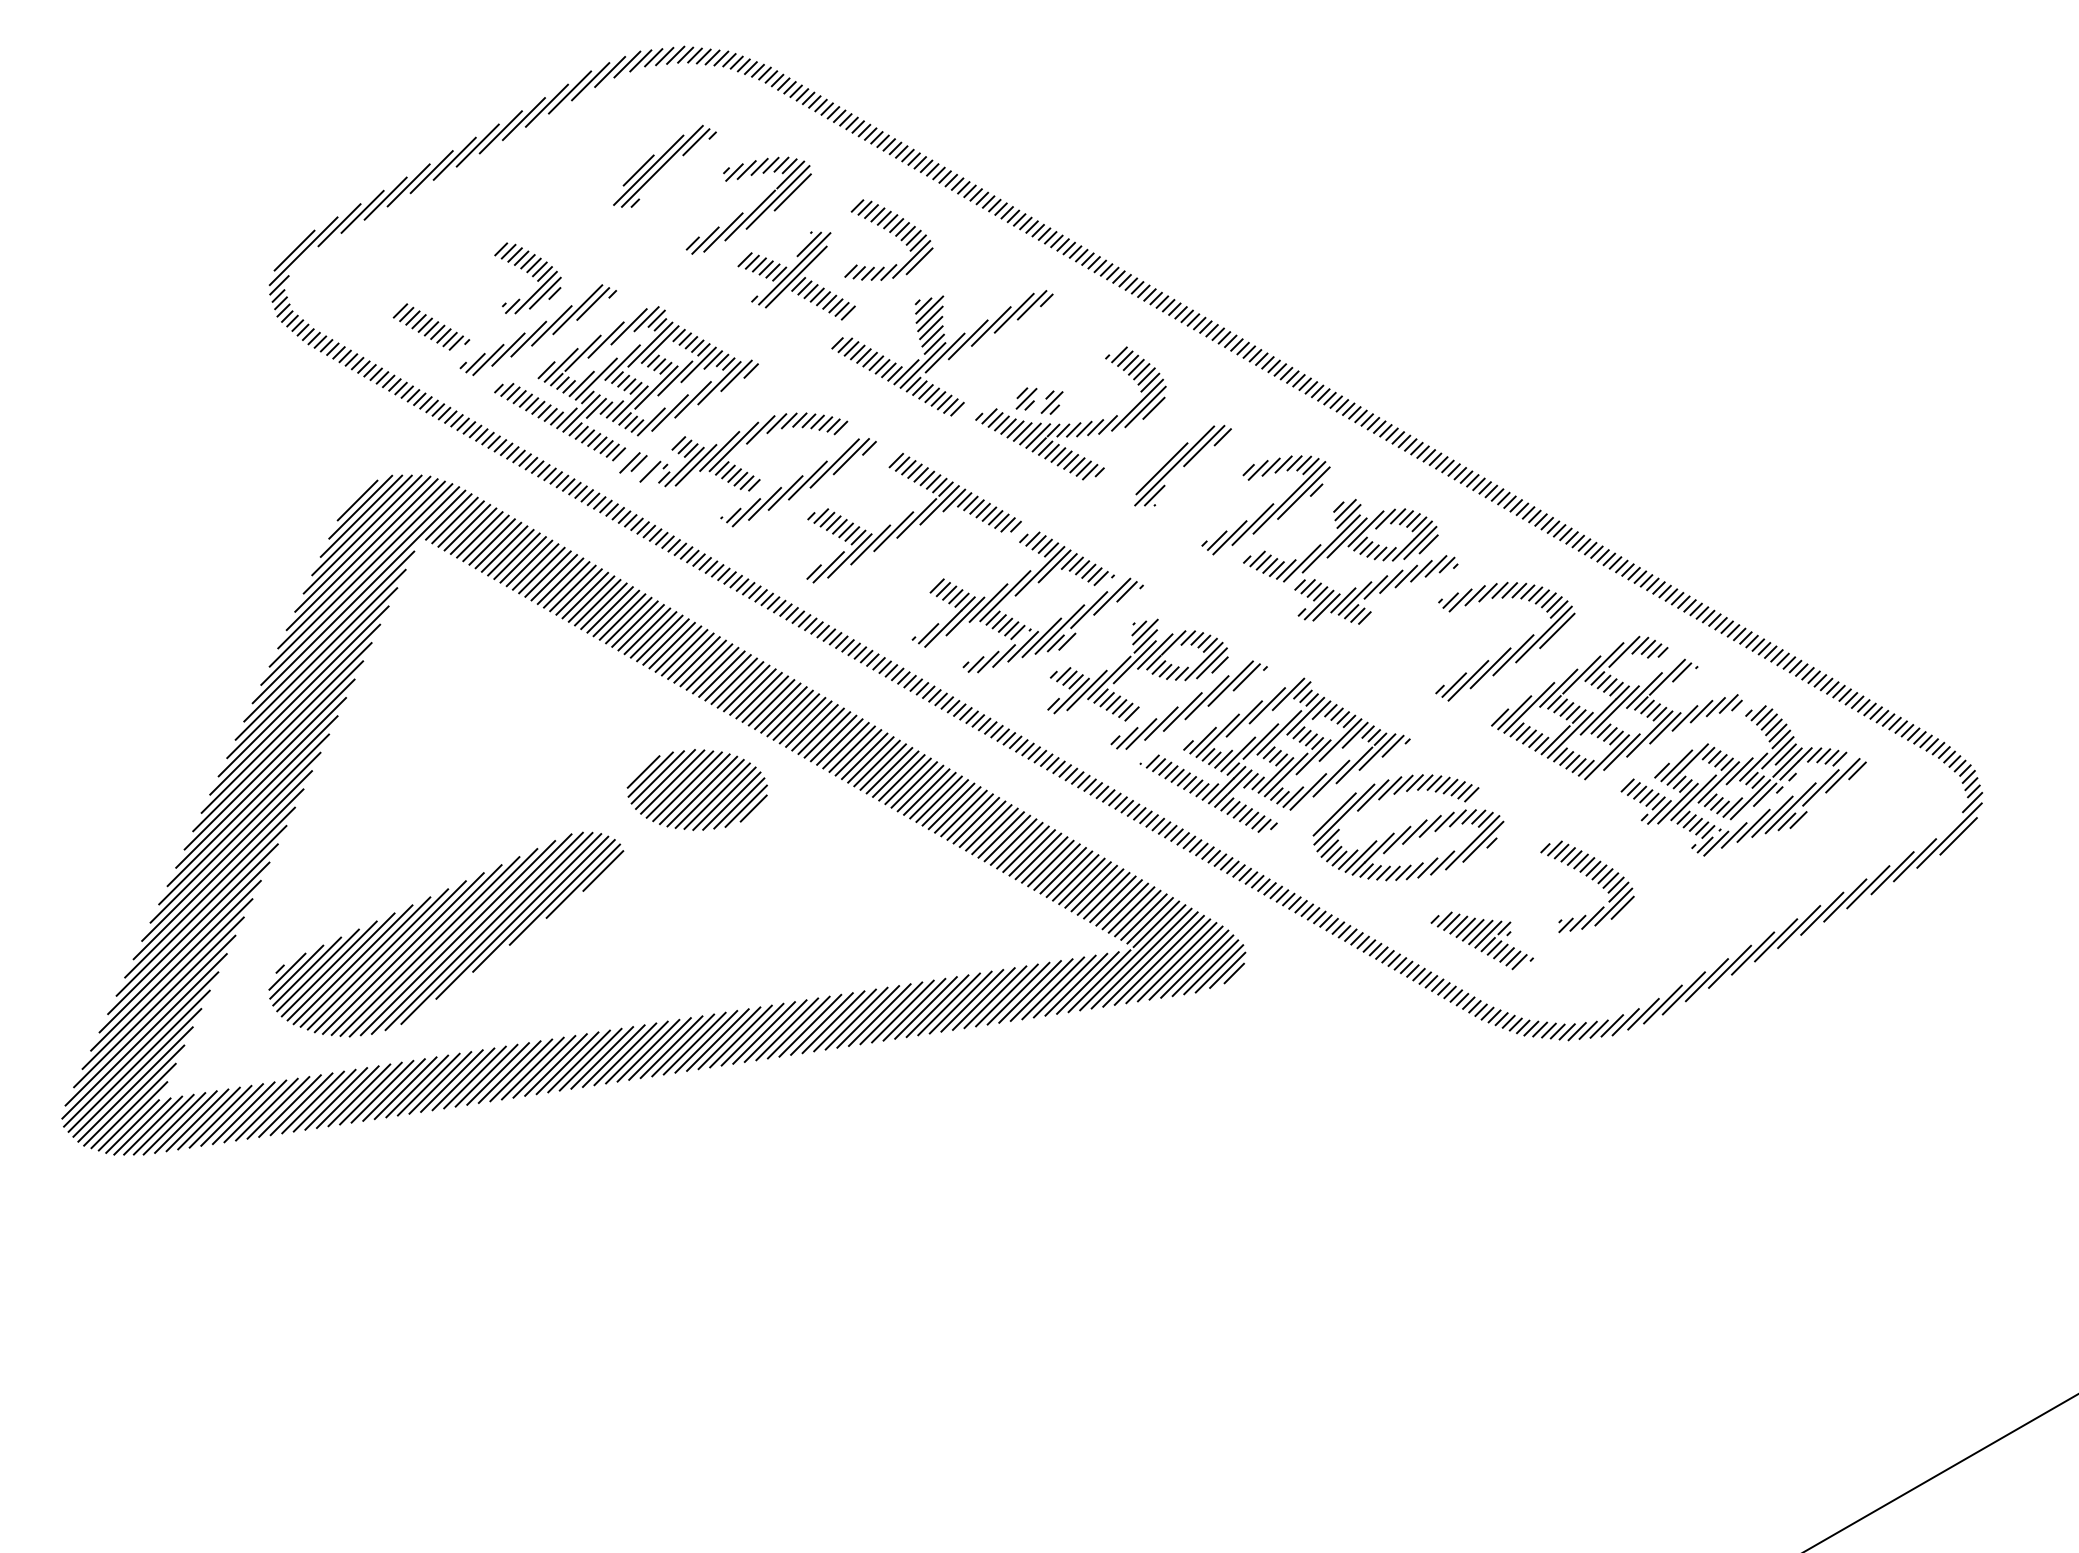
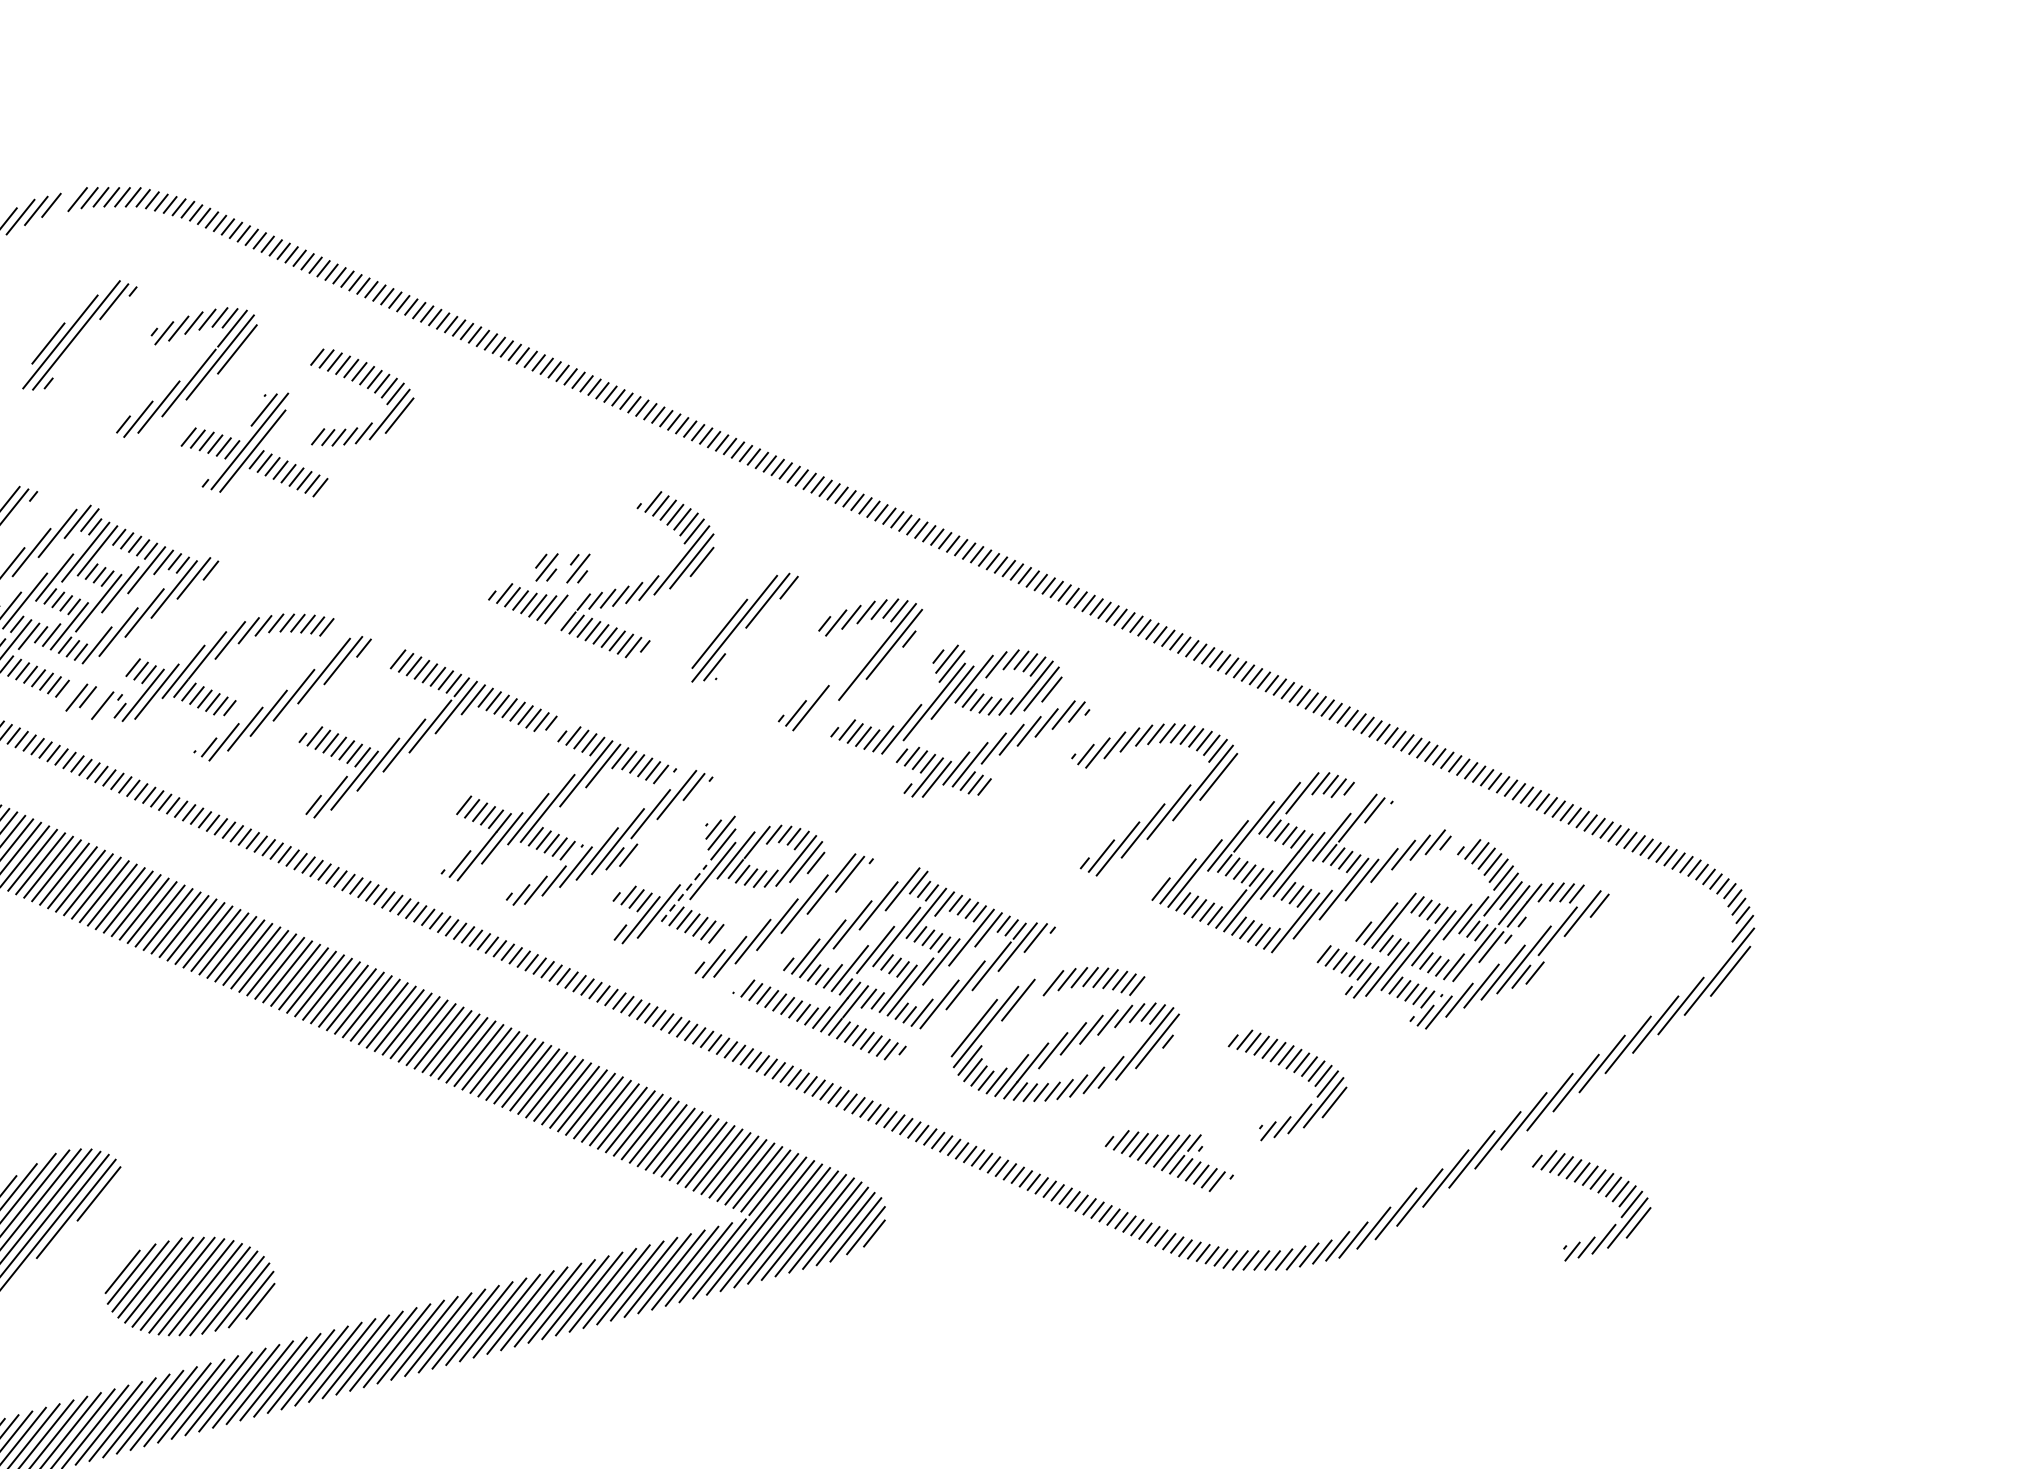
line: (664, 56) -> (64, 202), removed
part: (942, 353) -> (439, 523), removed
line: (1038, 435) -> (566, 610), removed
line: (1252, 524) -> (836, 689), removed
line: (1109, 677) -> (684, 892), solid -> dashed
line: (1390, 788) -> (1038, 989), removed
part: (696, 789) -> (188, 1285), moved
part: (1830, 1006) -> (1598, 1193), added

